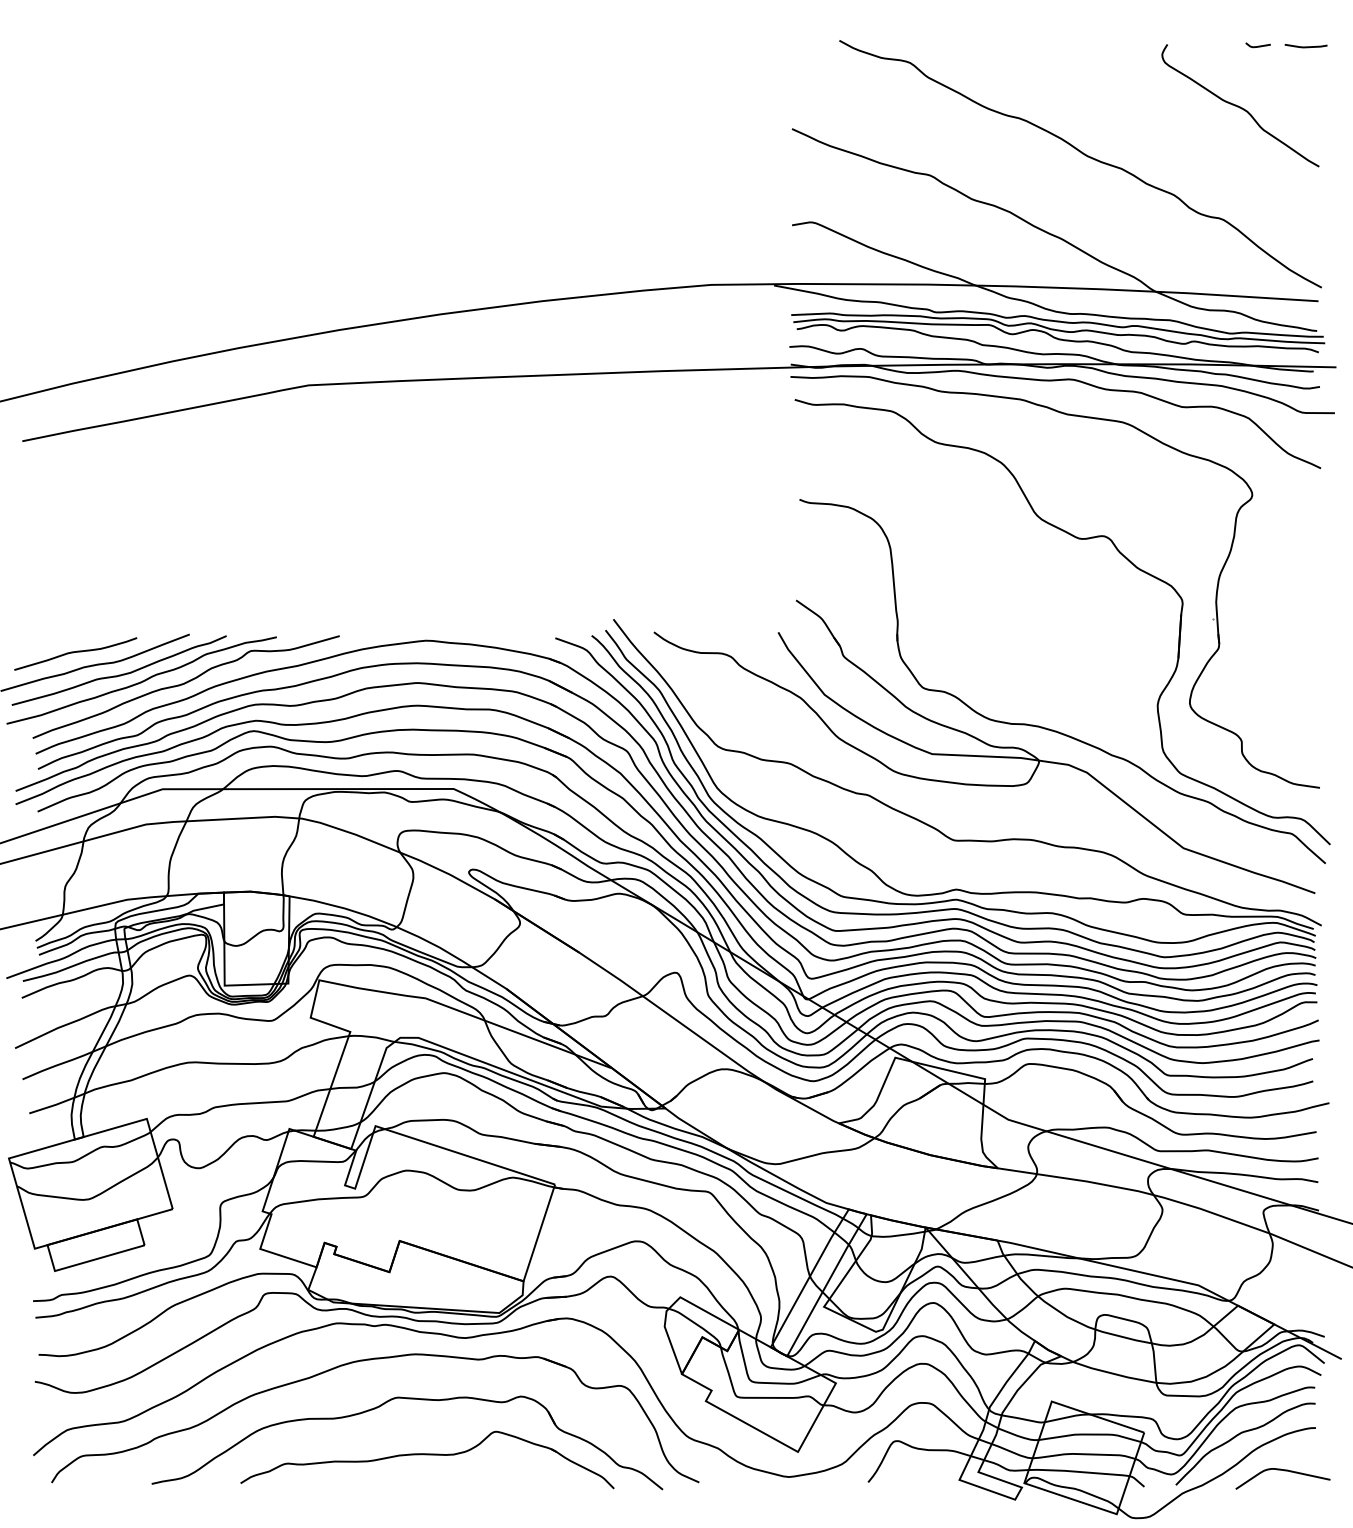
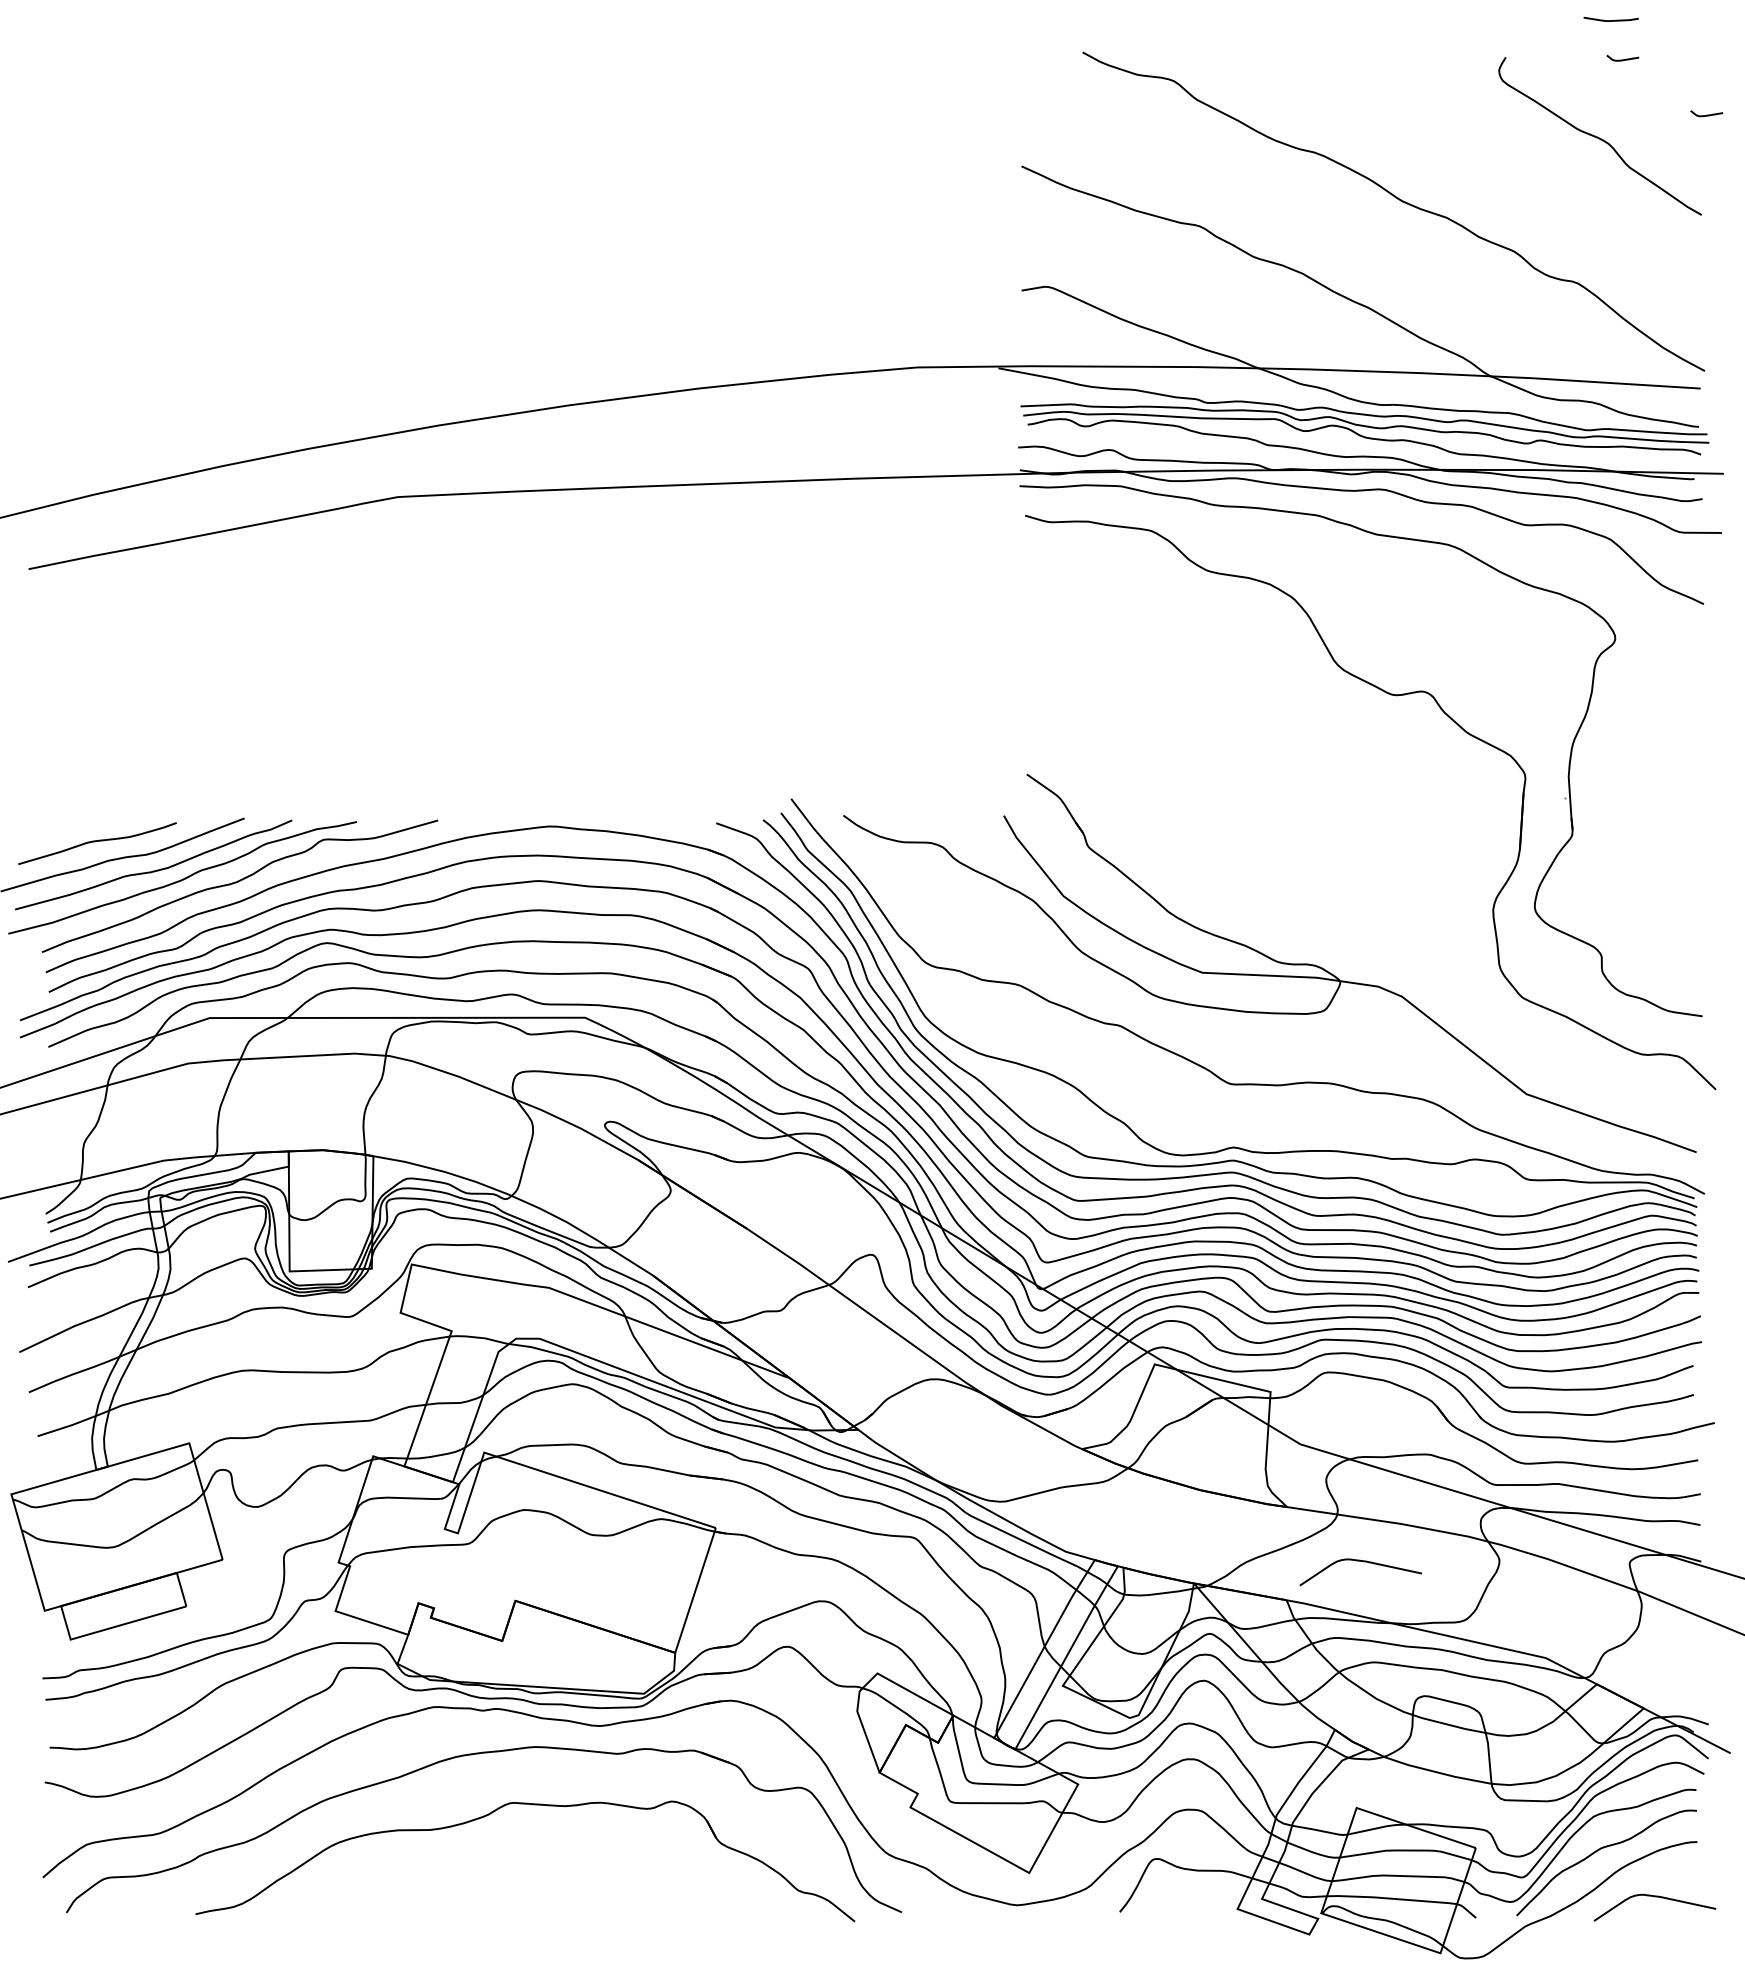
line: (1305, 46) -> (1610, 19), moved
line: (1323, 88) -> (1707, 114), added
part: (1046, 727) -> (1349, 938), removed
curve: (1056, 1211) -> (1362, 1562), added
part: (427, 1459) -> (551, 1882), removed

